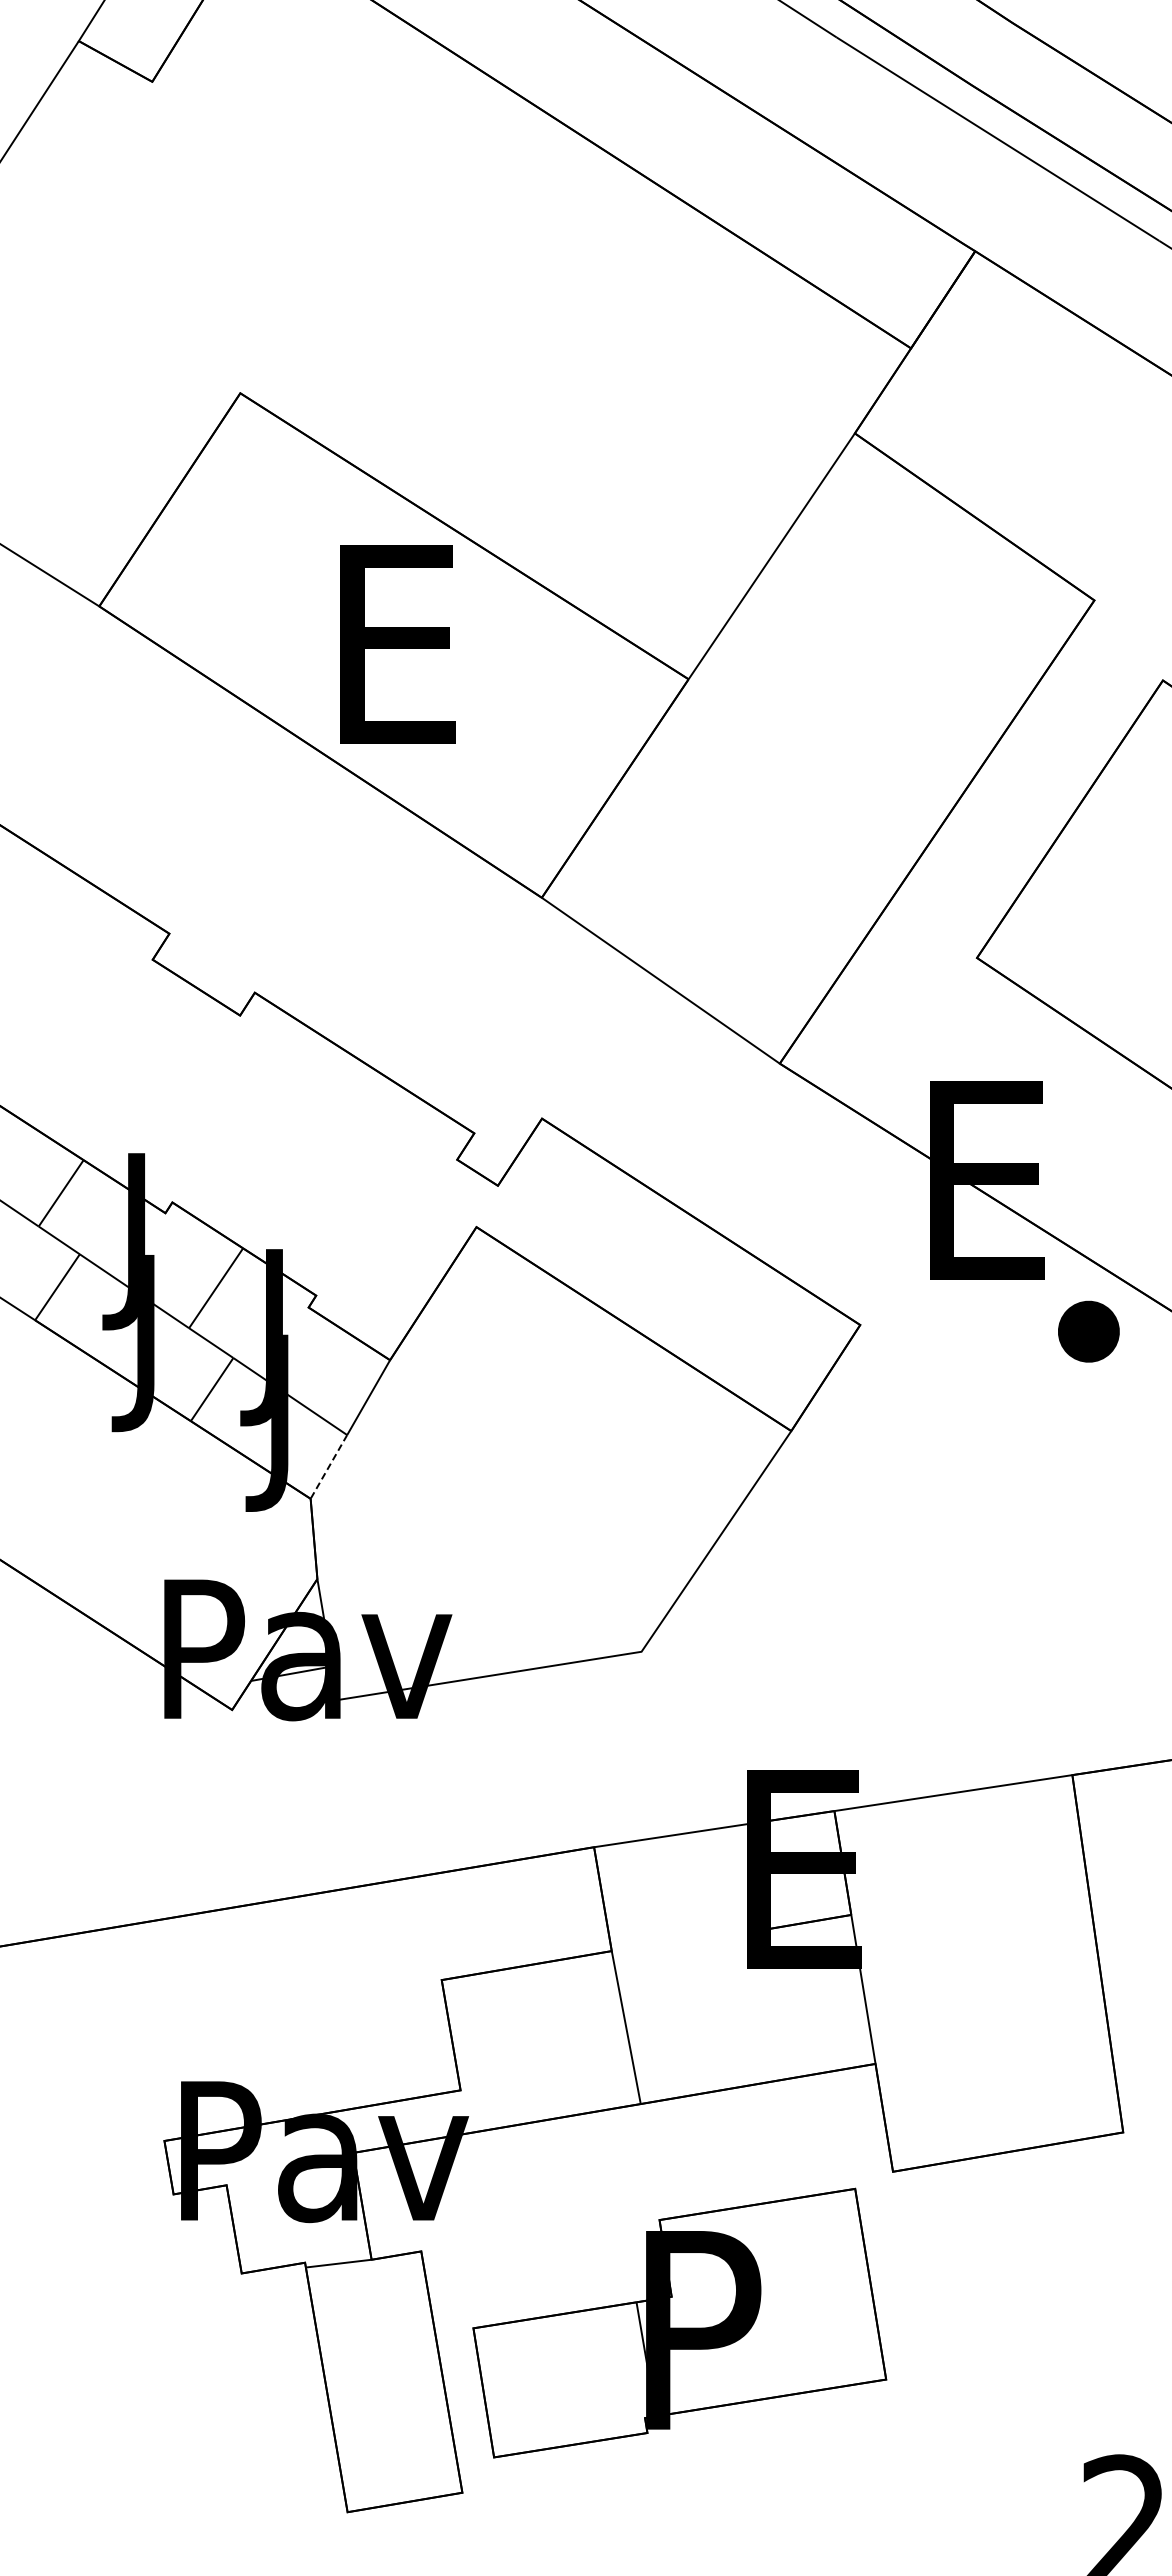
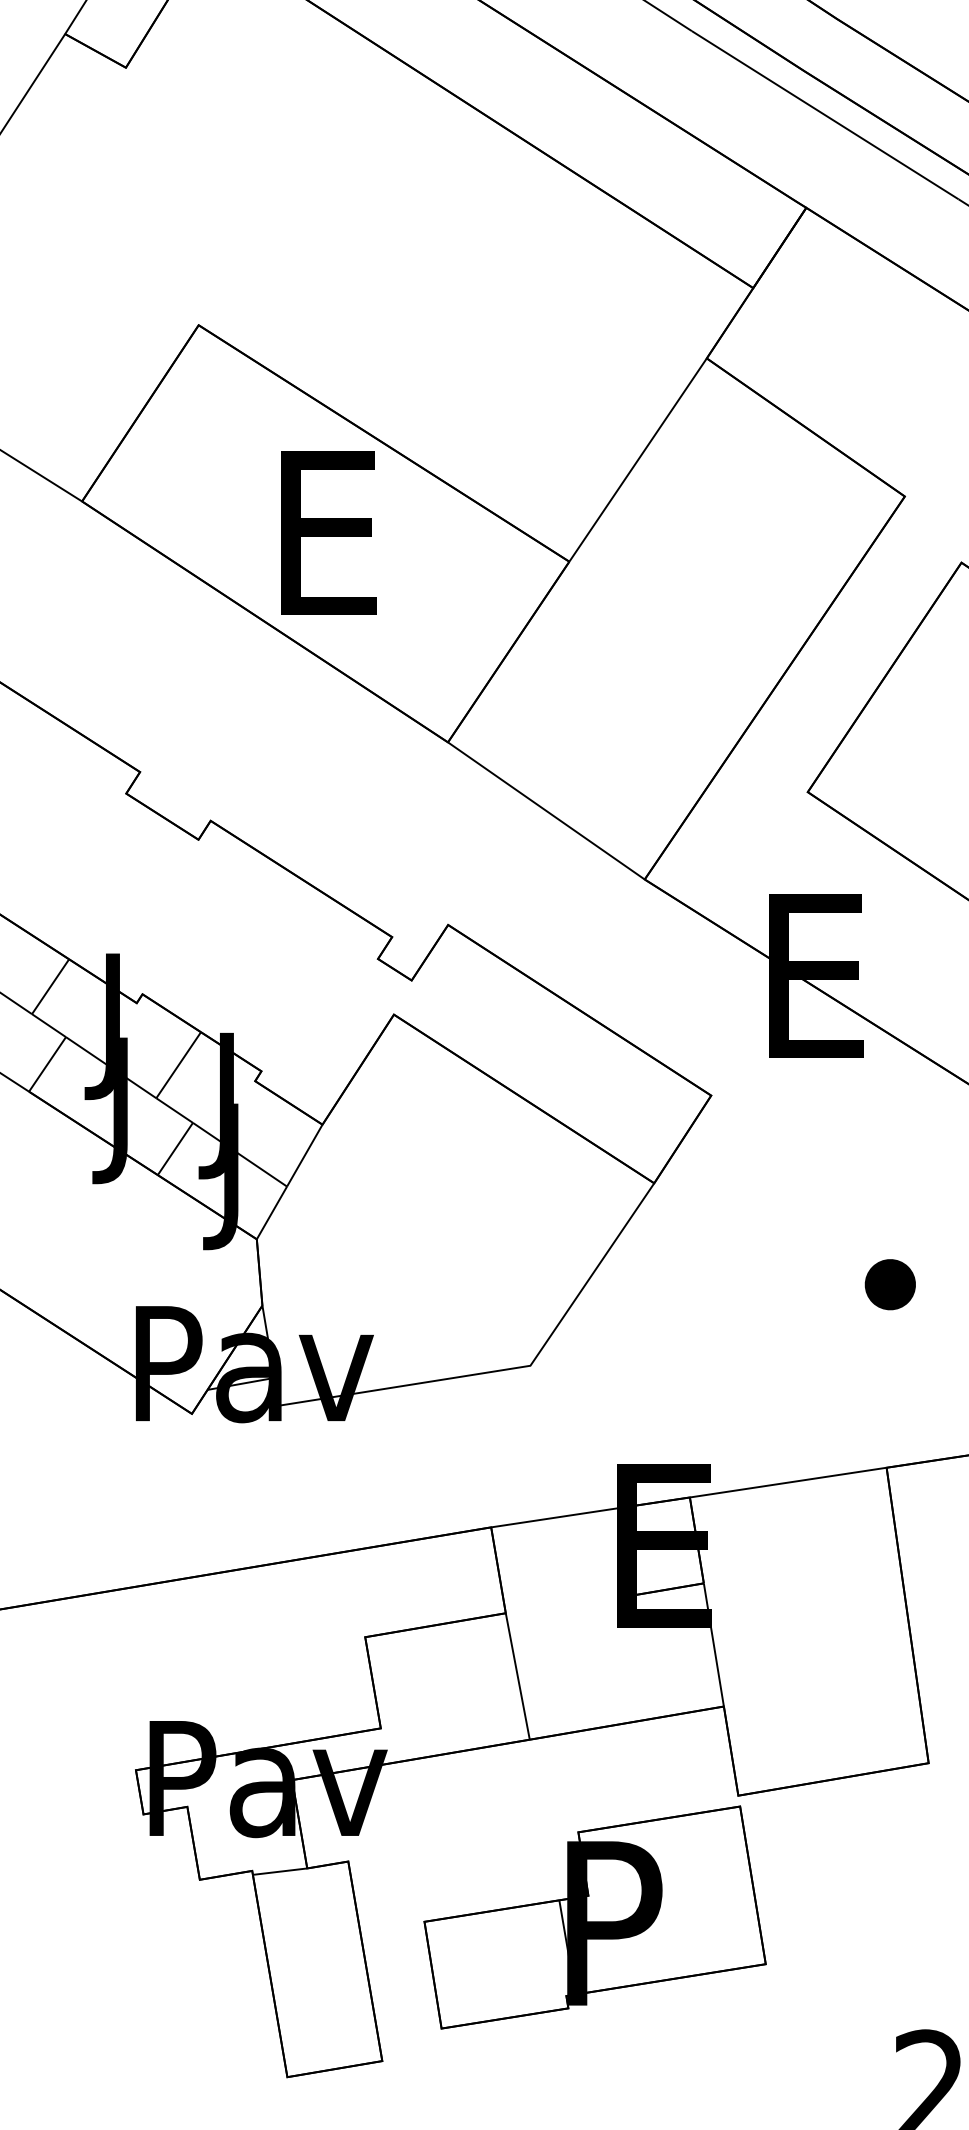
part: (1088, 1331) -> (890, 1284), moved
line: (328, 1466) -> (271, 1212), dashed -> solid
part: (679, 2322) -> (594, 1917), moved

